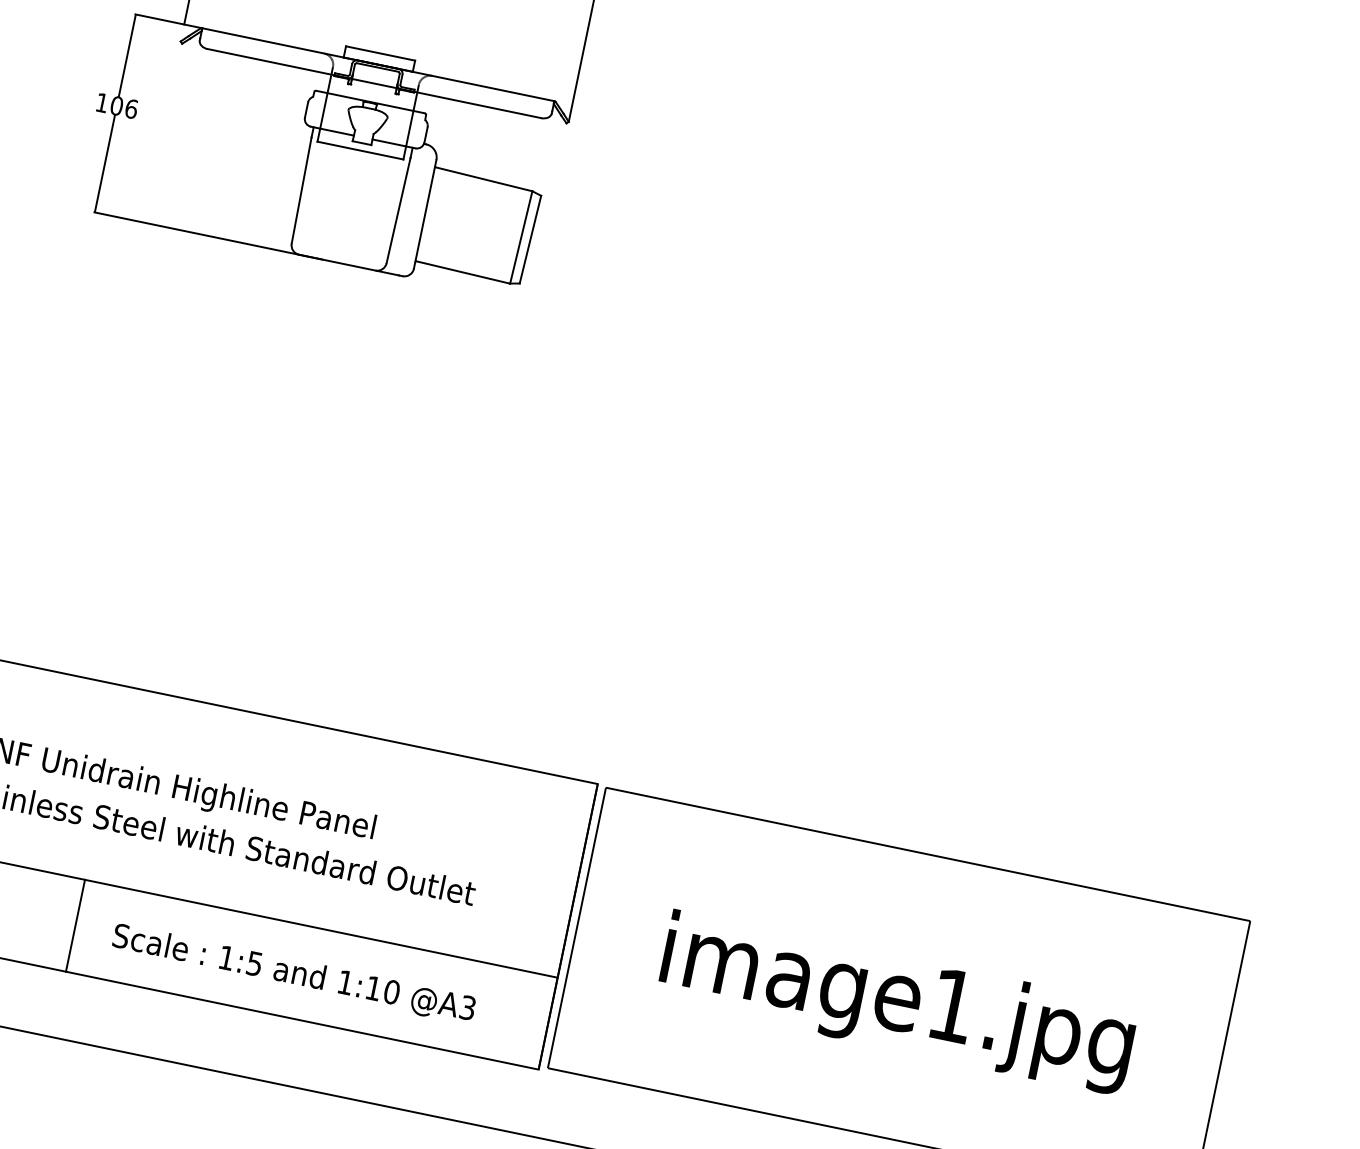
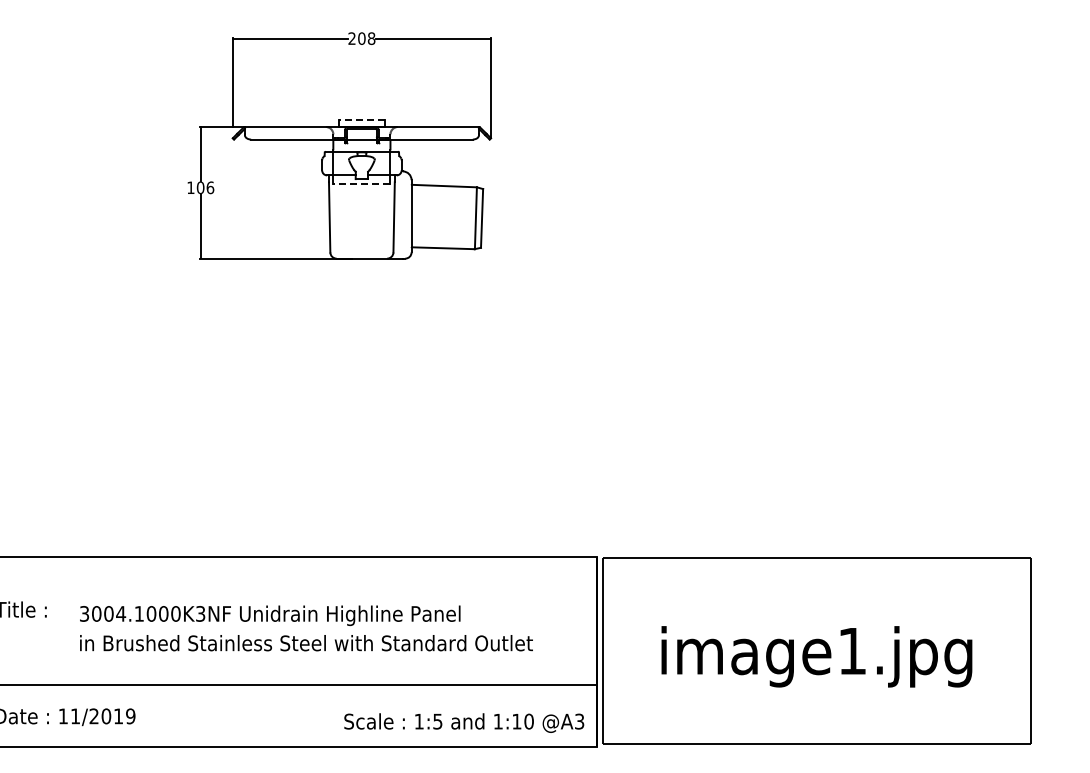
line: (379, 53) -> (361, 119), solid -> dashed
line: (359, 151) -> (361, 184), solid -> dashed
line: (75, 924) -> (282, 715), removed
text: (294, 973) -> (464, 722), moved

